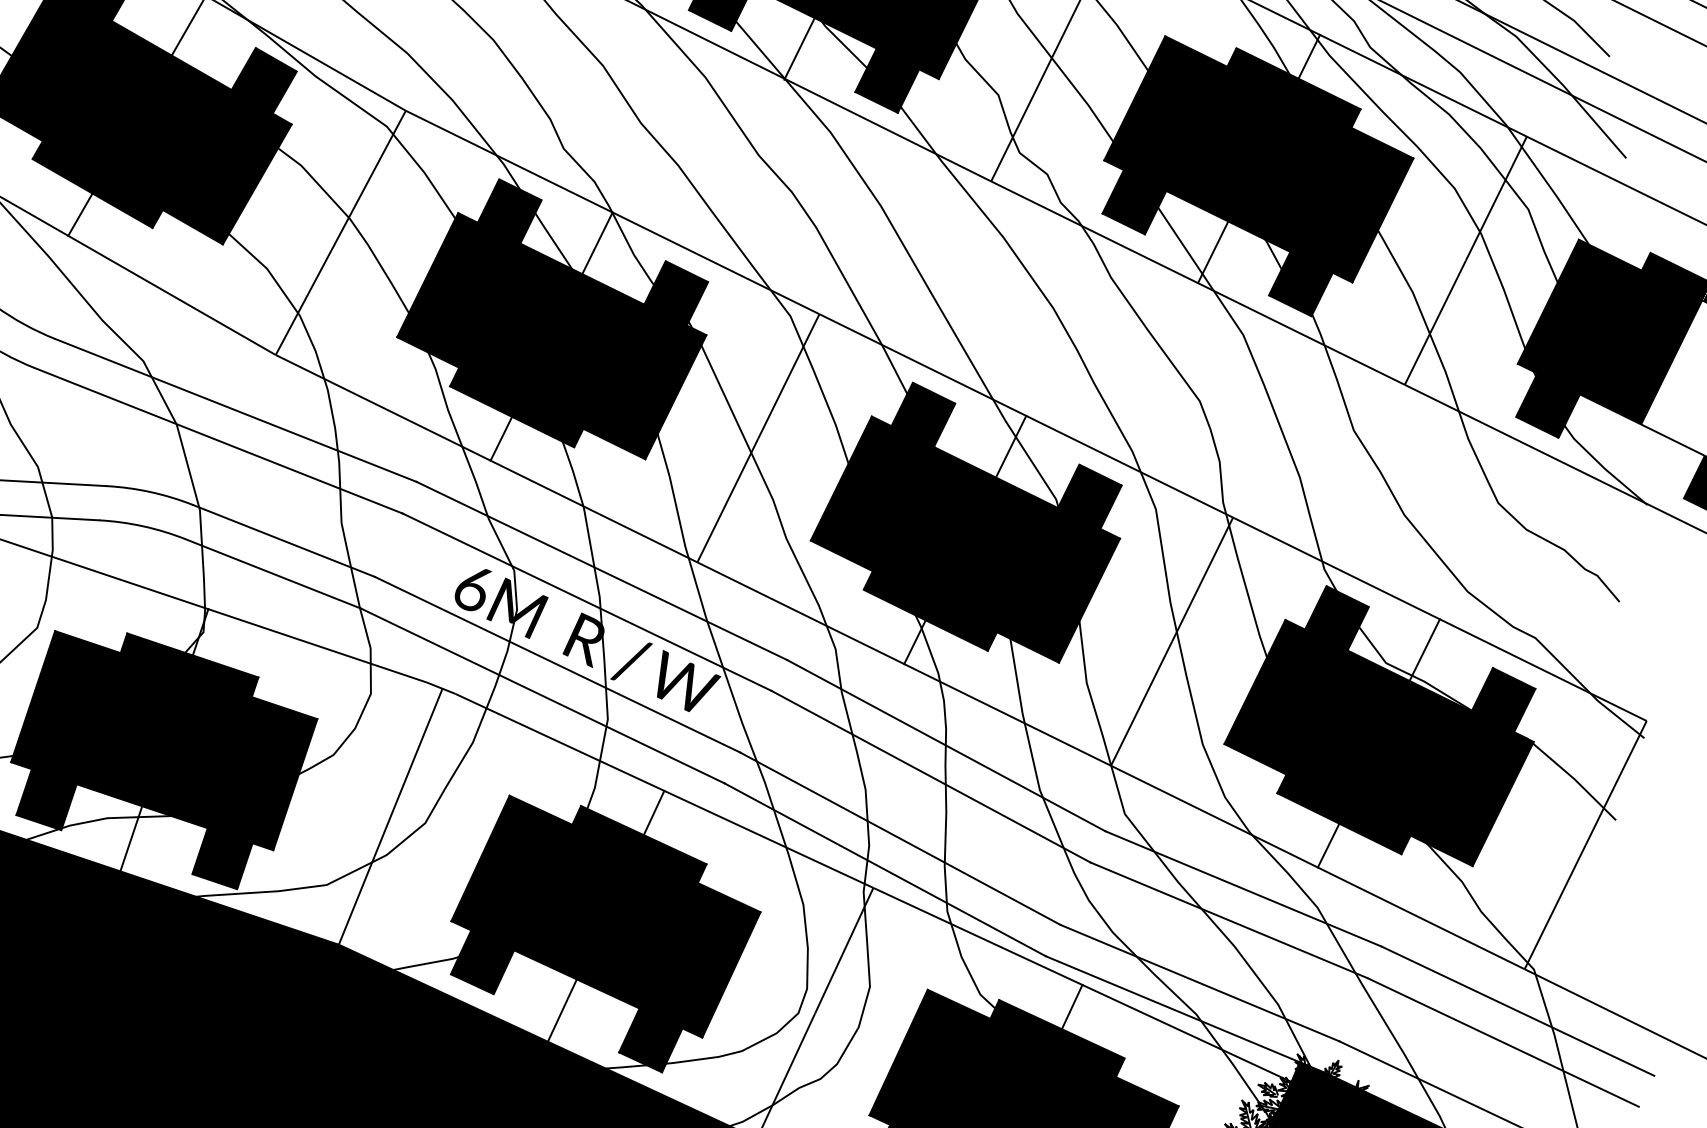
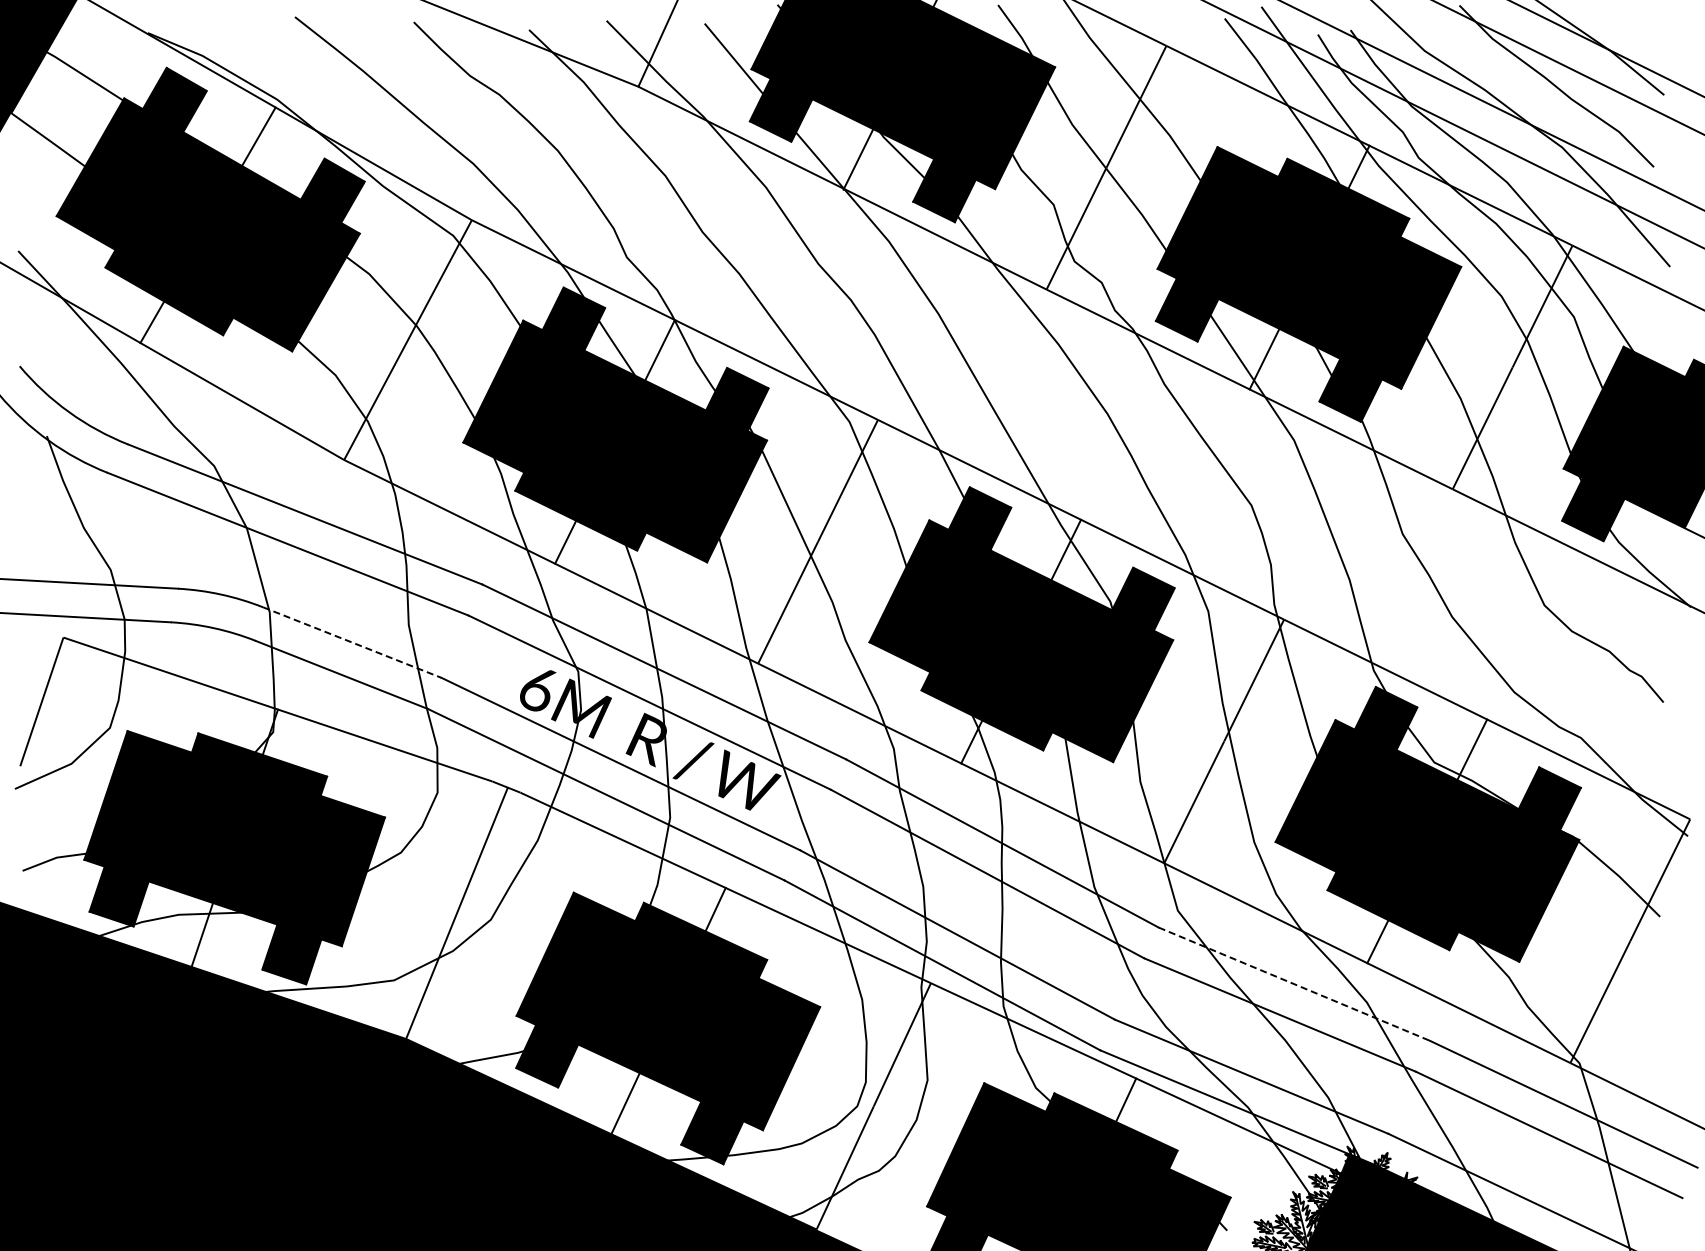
line: (284, 540) -> (352, 642), solid -> dashed
line: (1243, 889) -> (1294, 984), solid -> dashed

